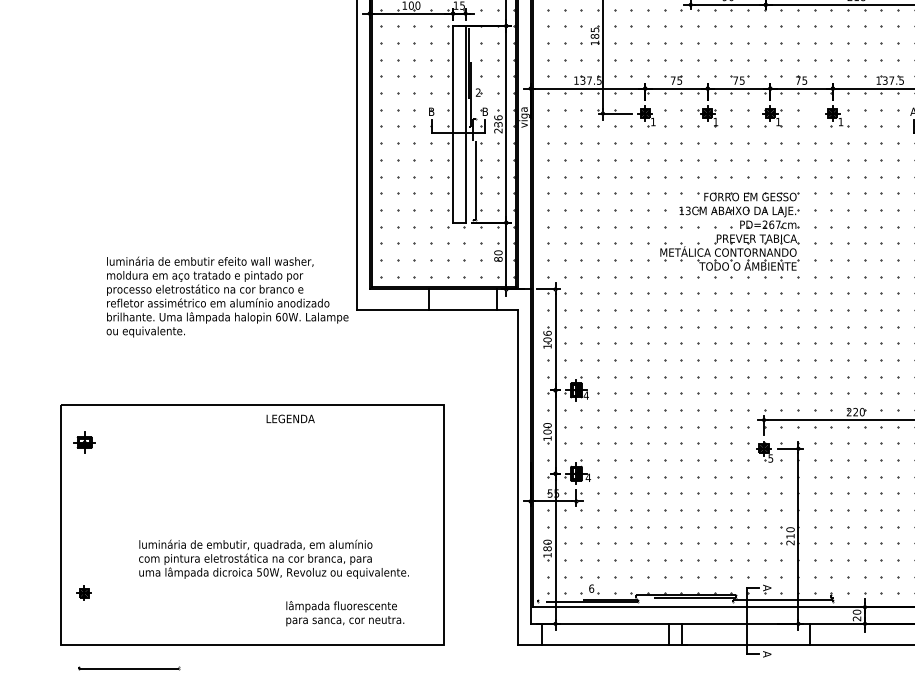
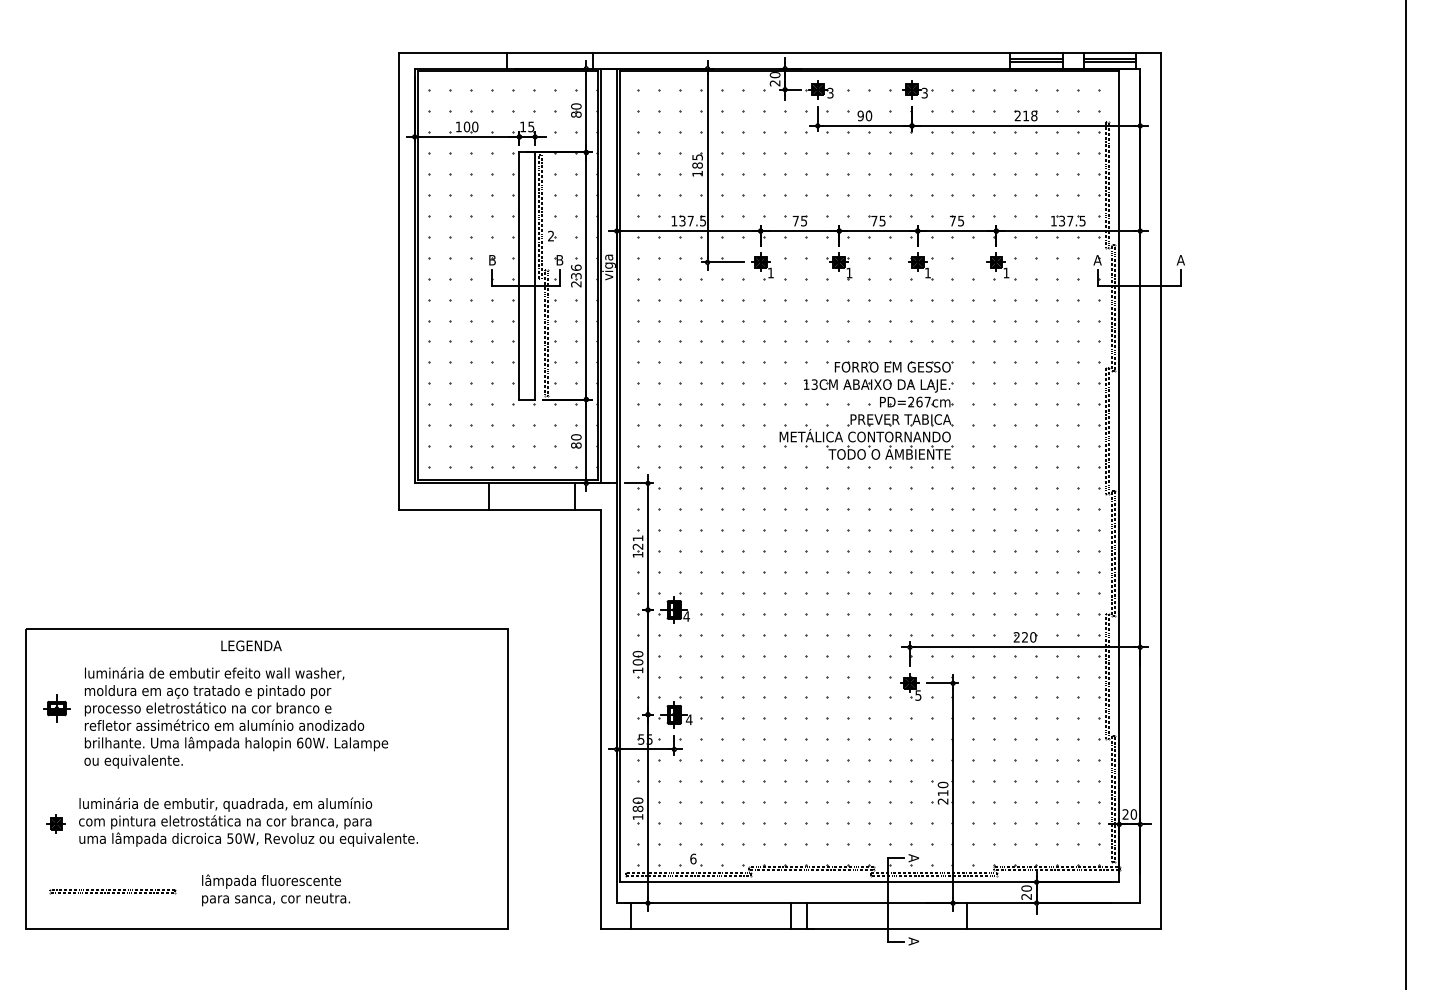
text: (227, 296) -> (236, 717), moved
text: (547, 336) -> (637, 542), 106 -> 121
text: (290, 418) -> (251, 645), moved
part: (84, 442) -> (56, 708), moved
text: (273, 558) -> (248, 821), moved
part: (83, 593) -> (55, 823), moved
text: (345, 613) -> (276, 890), moved
part: (129, 667) -> (112, 891), moved

